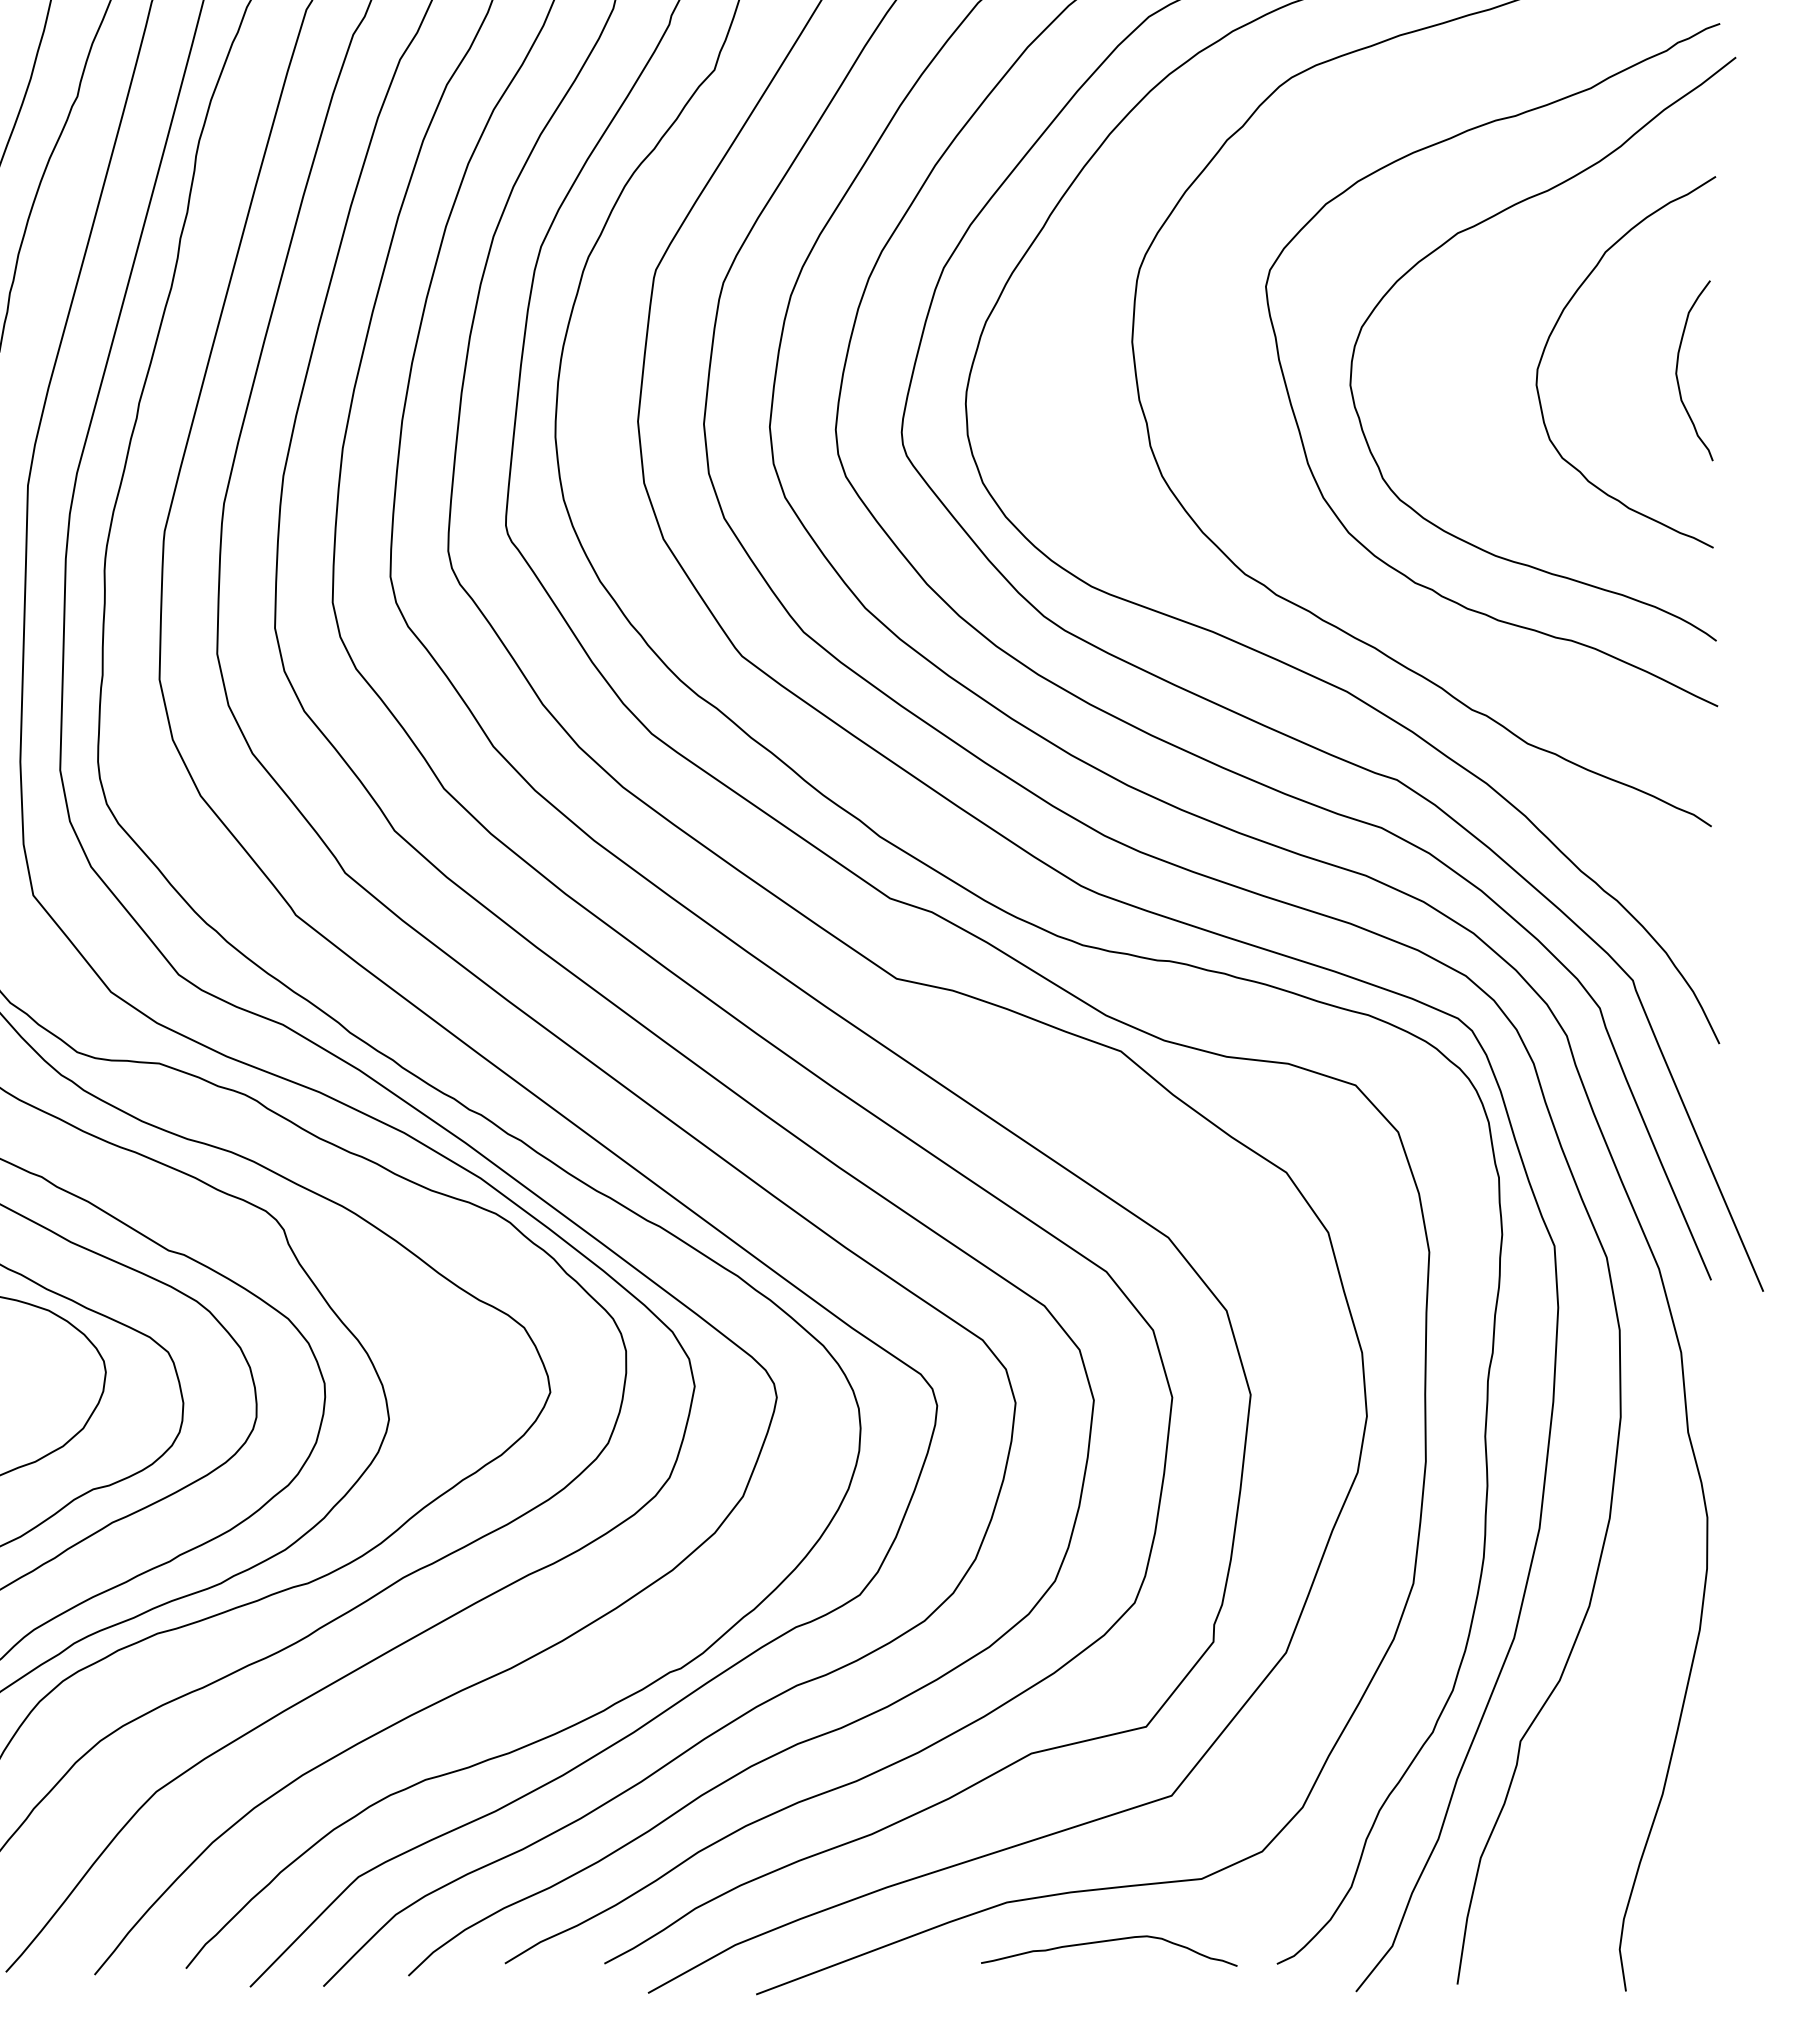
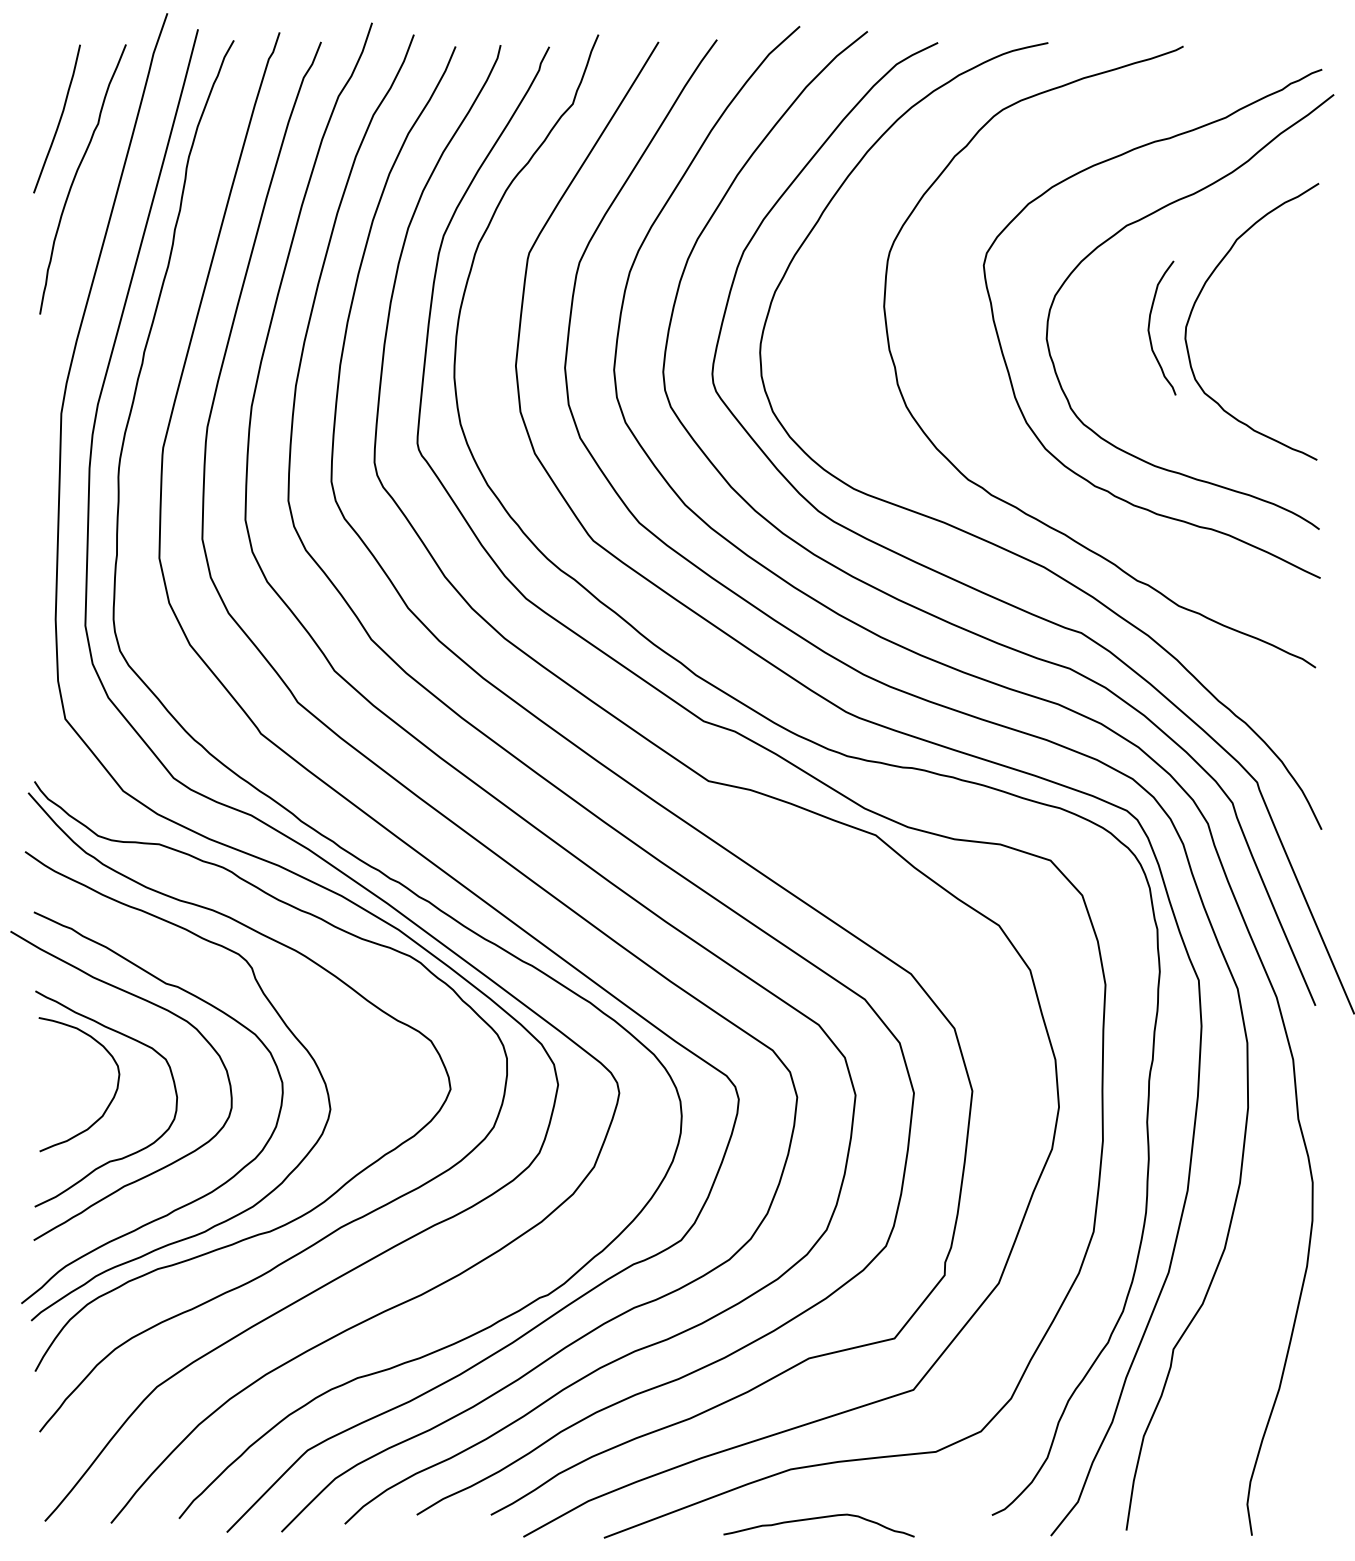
curve: (1678, 364) -> (1150, 323), moved
curve: (1104, 1942) -> (815, 1519), moved

